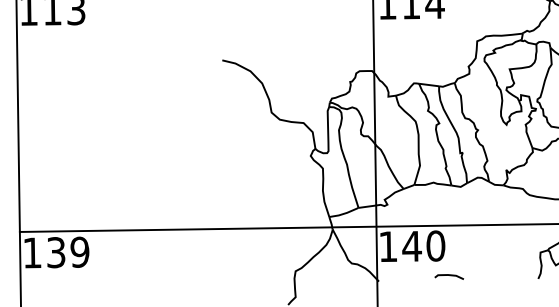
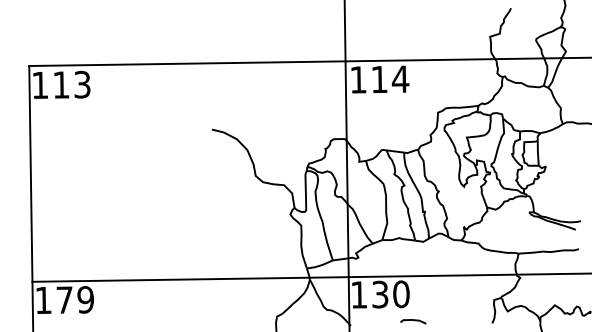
text: (412, 246) -> (380, 294), 140 -> 130
text: (56, 253) -> (64, 300), 139 -> 179

